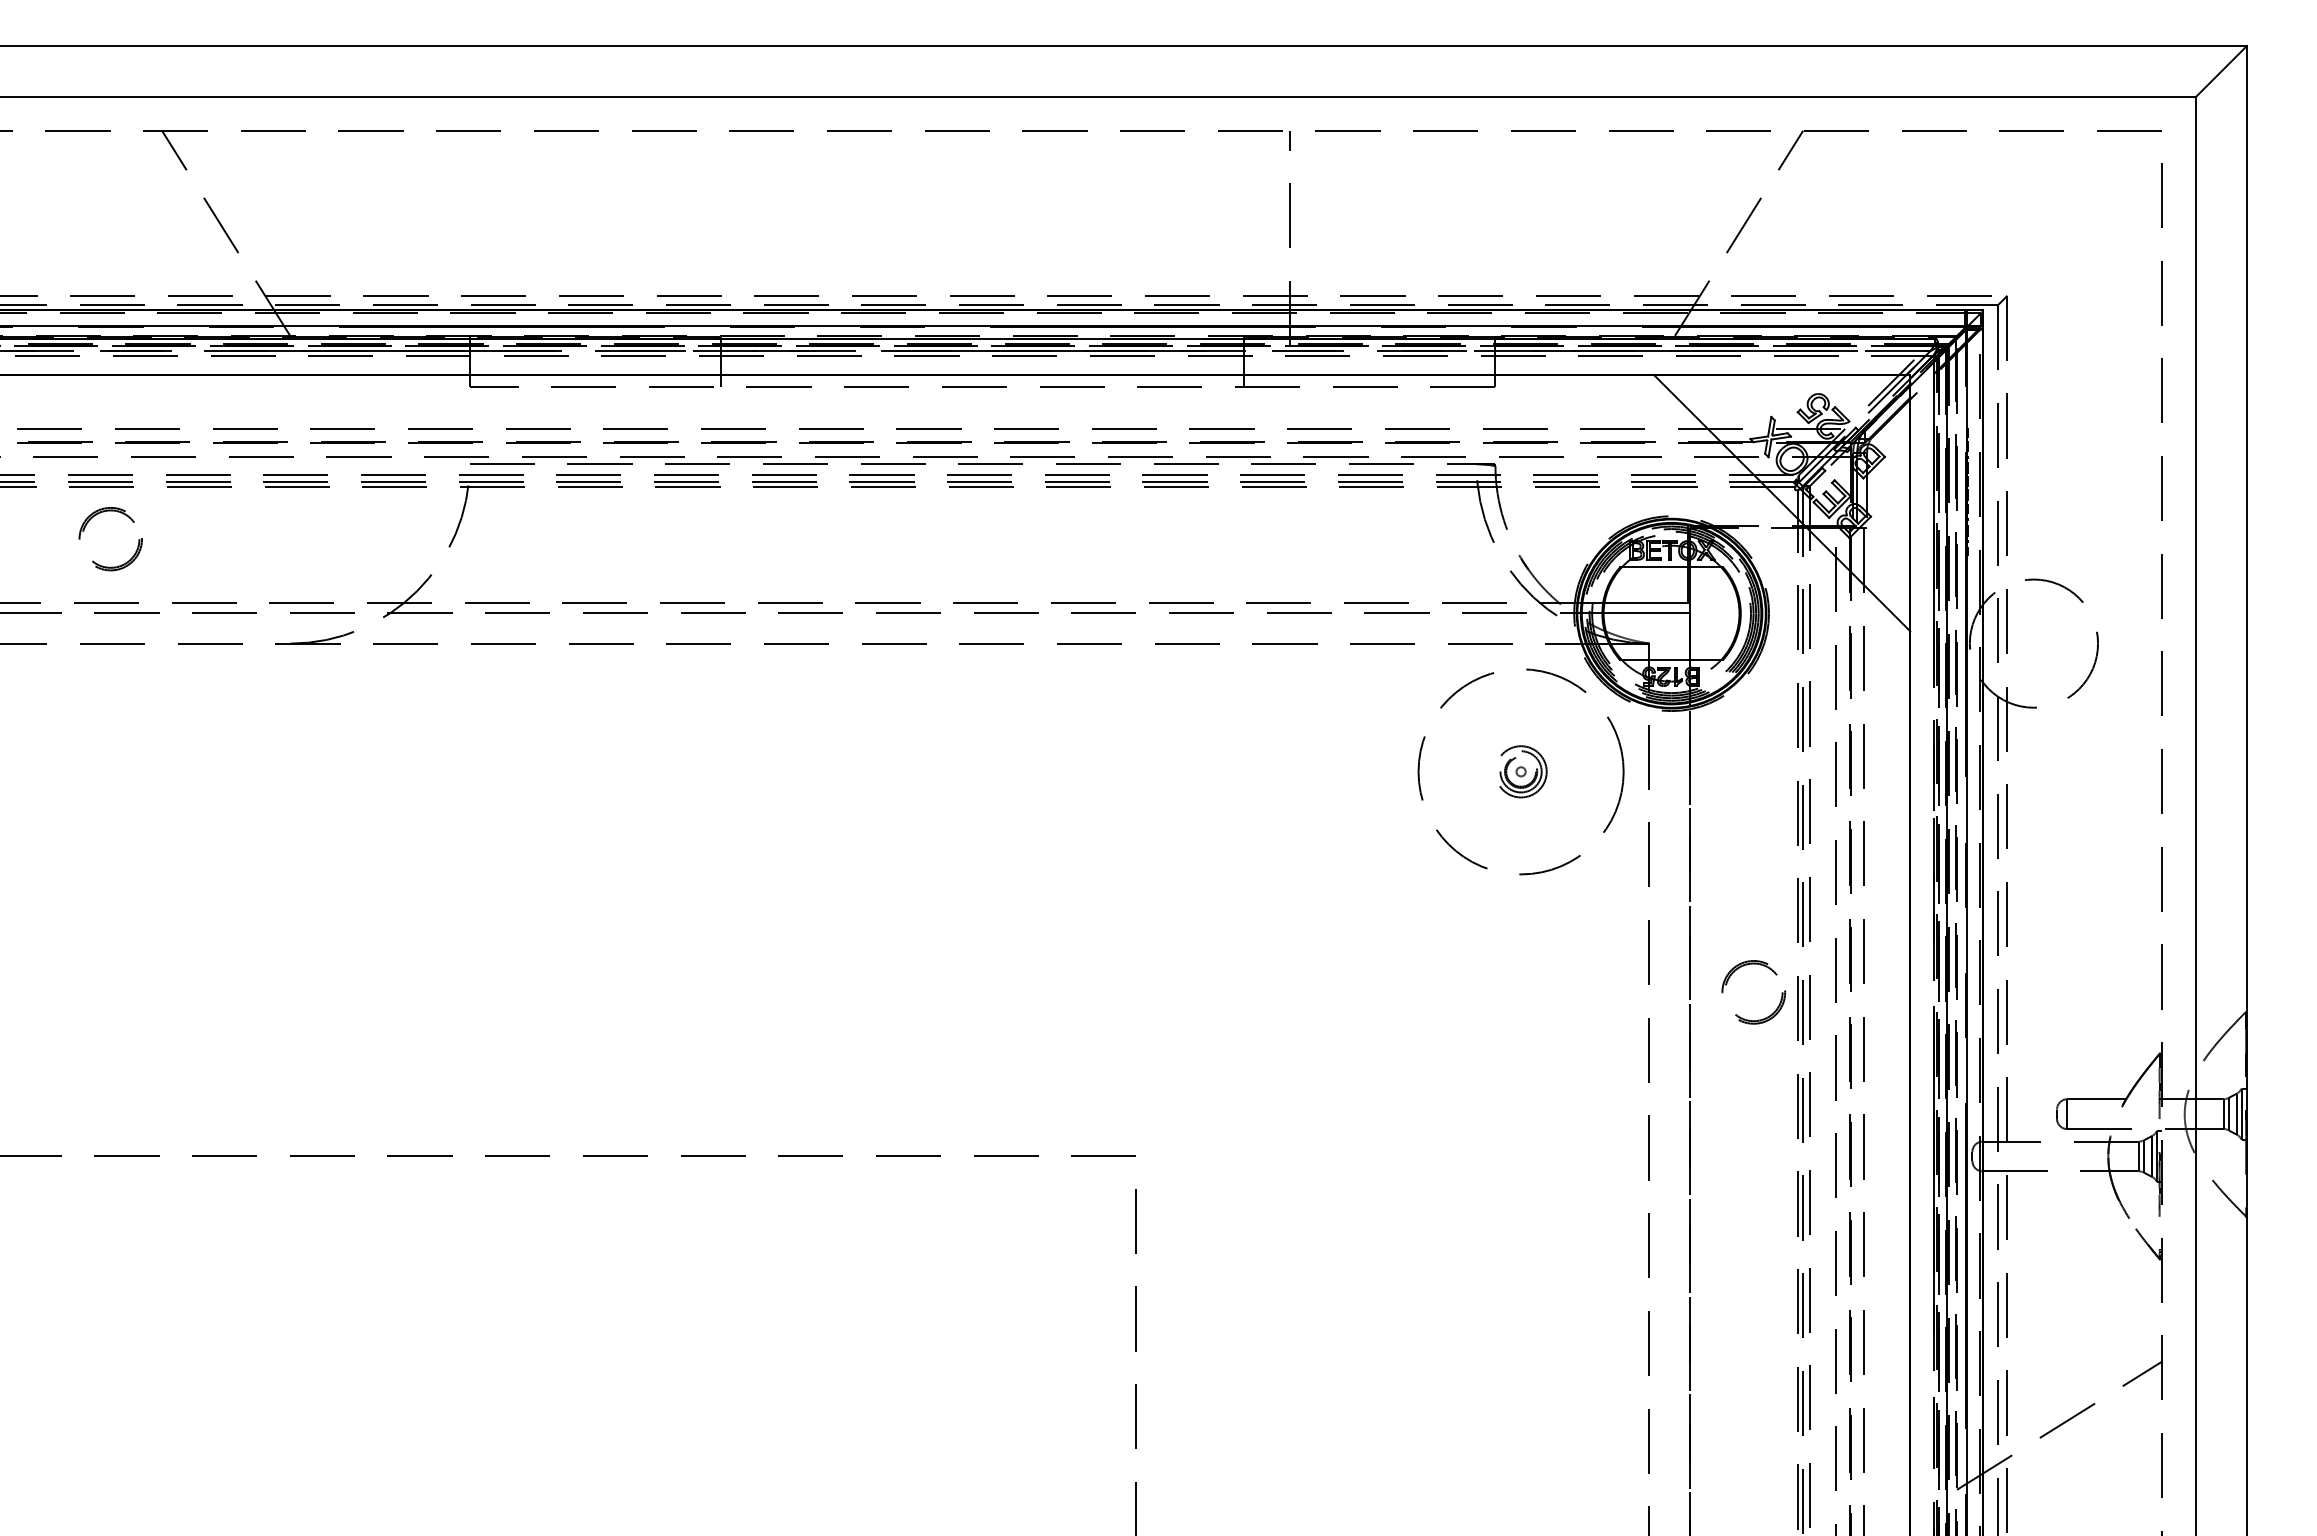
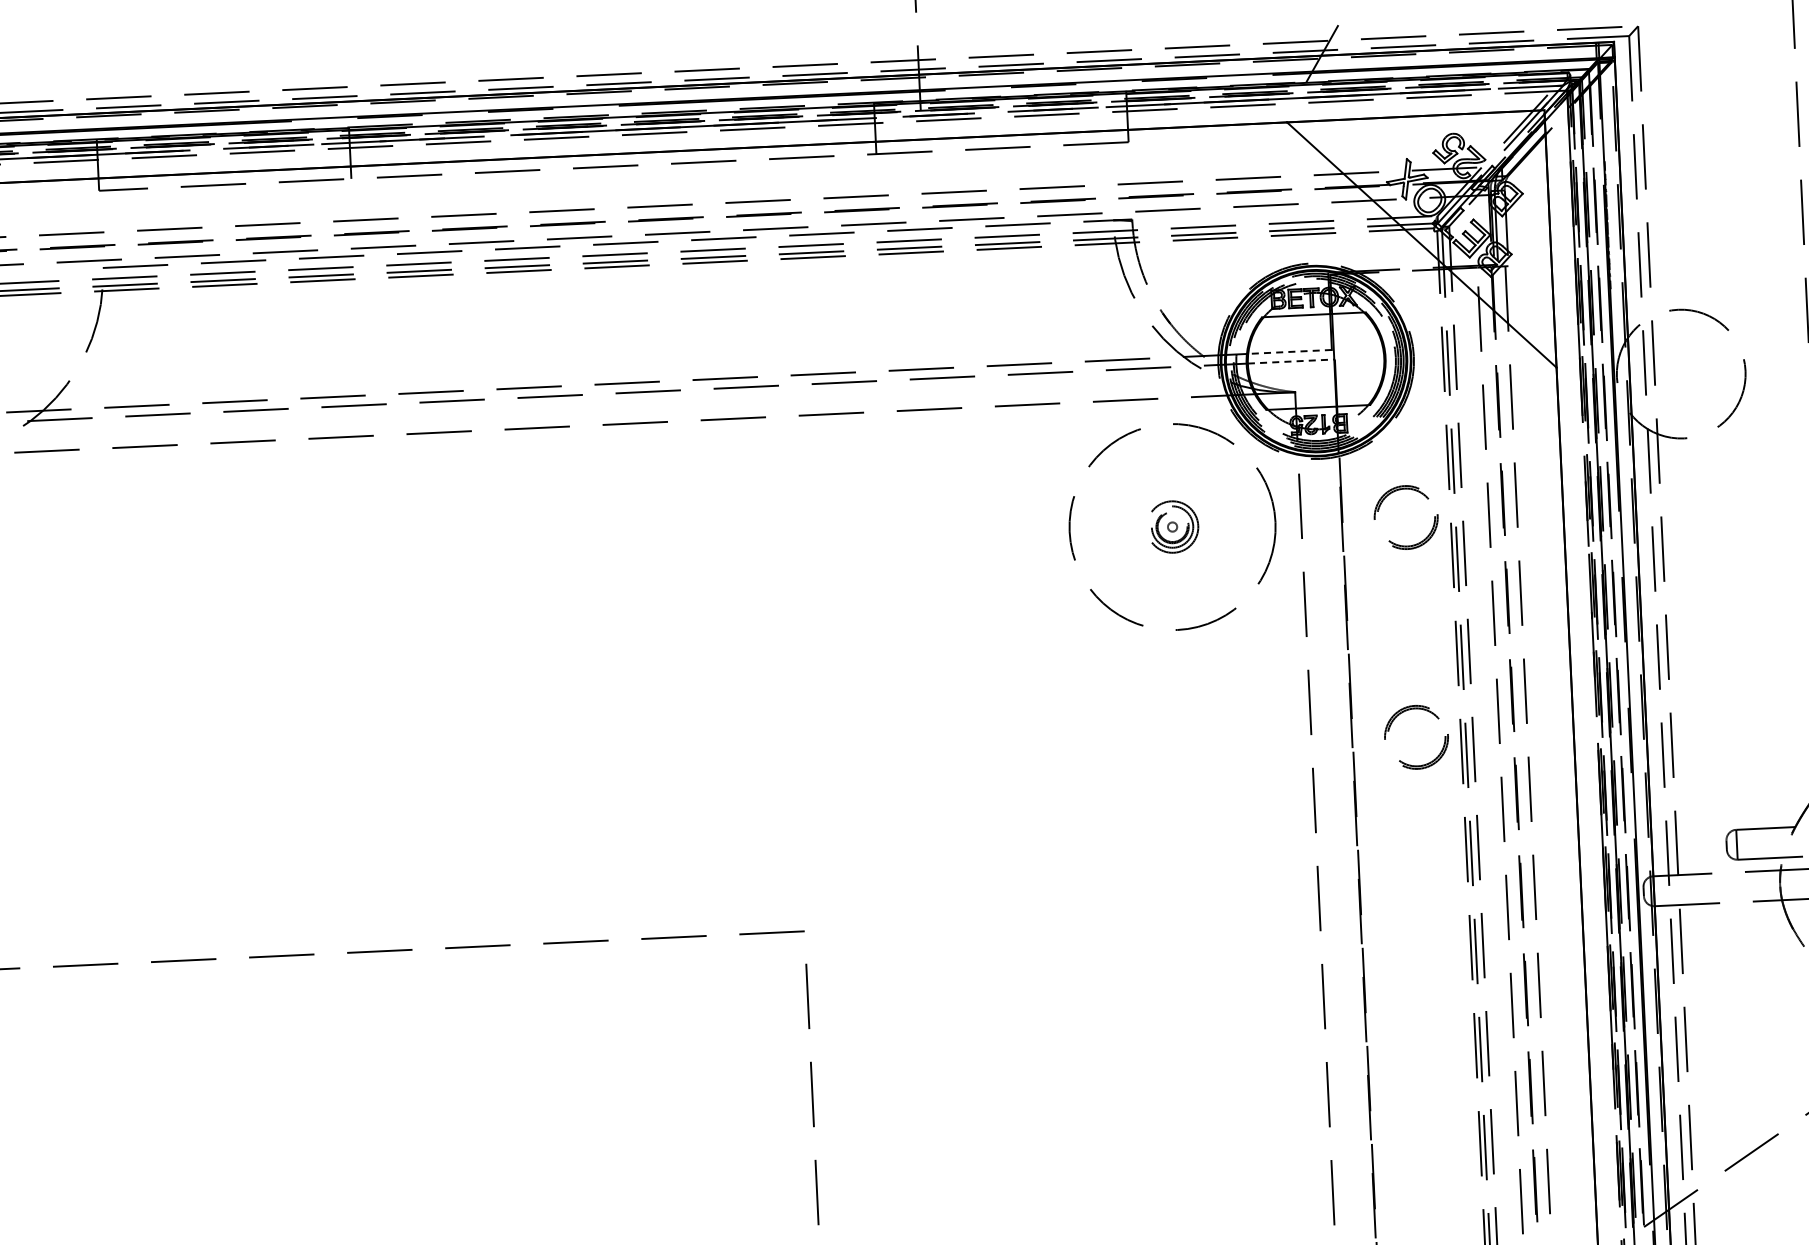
line: (1646, 603) -> (1290, 352), solid -> dashed
line: (1647, 612) -> (1291, 361), solid -> dashed
part: (1737, 795) -> (1390, 540), added

